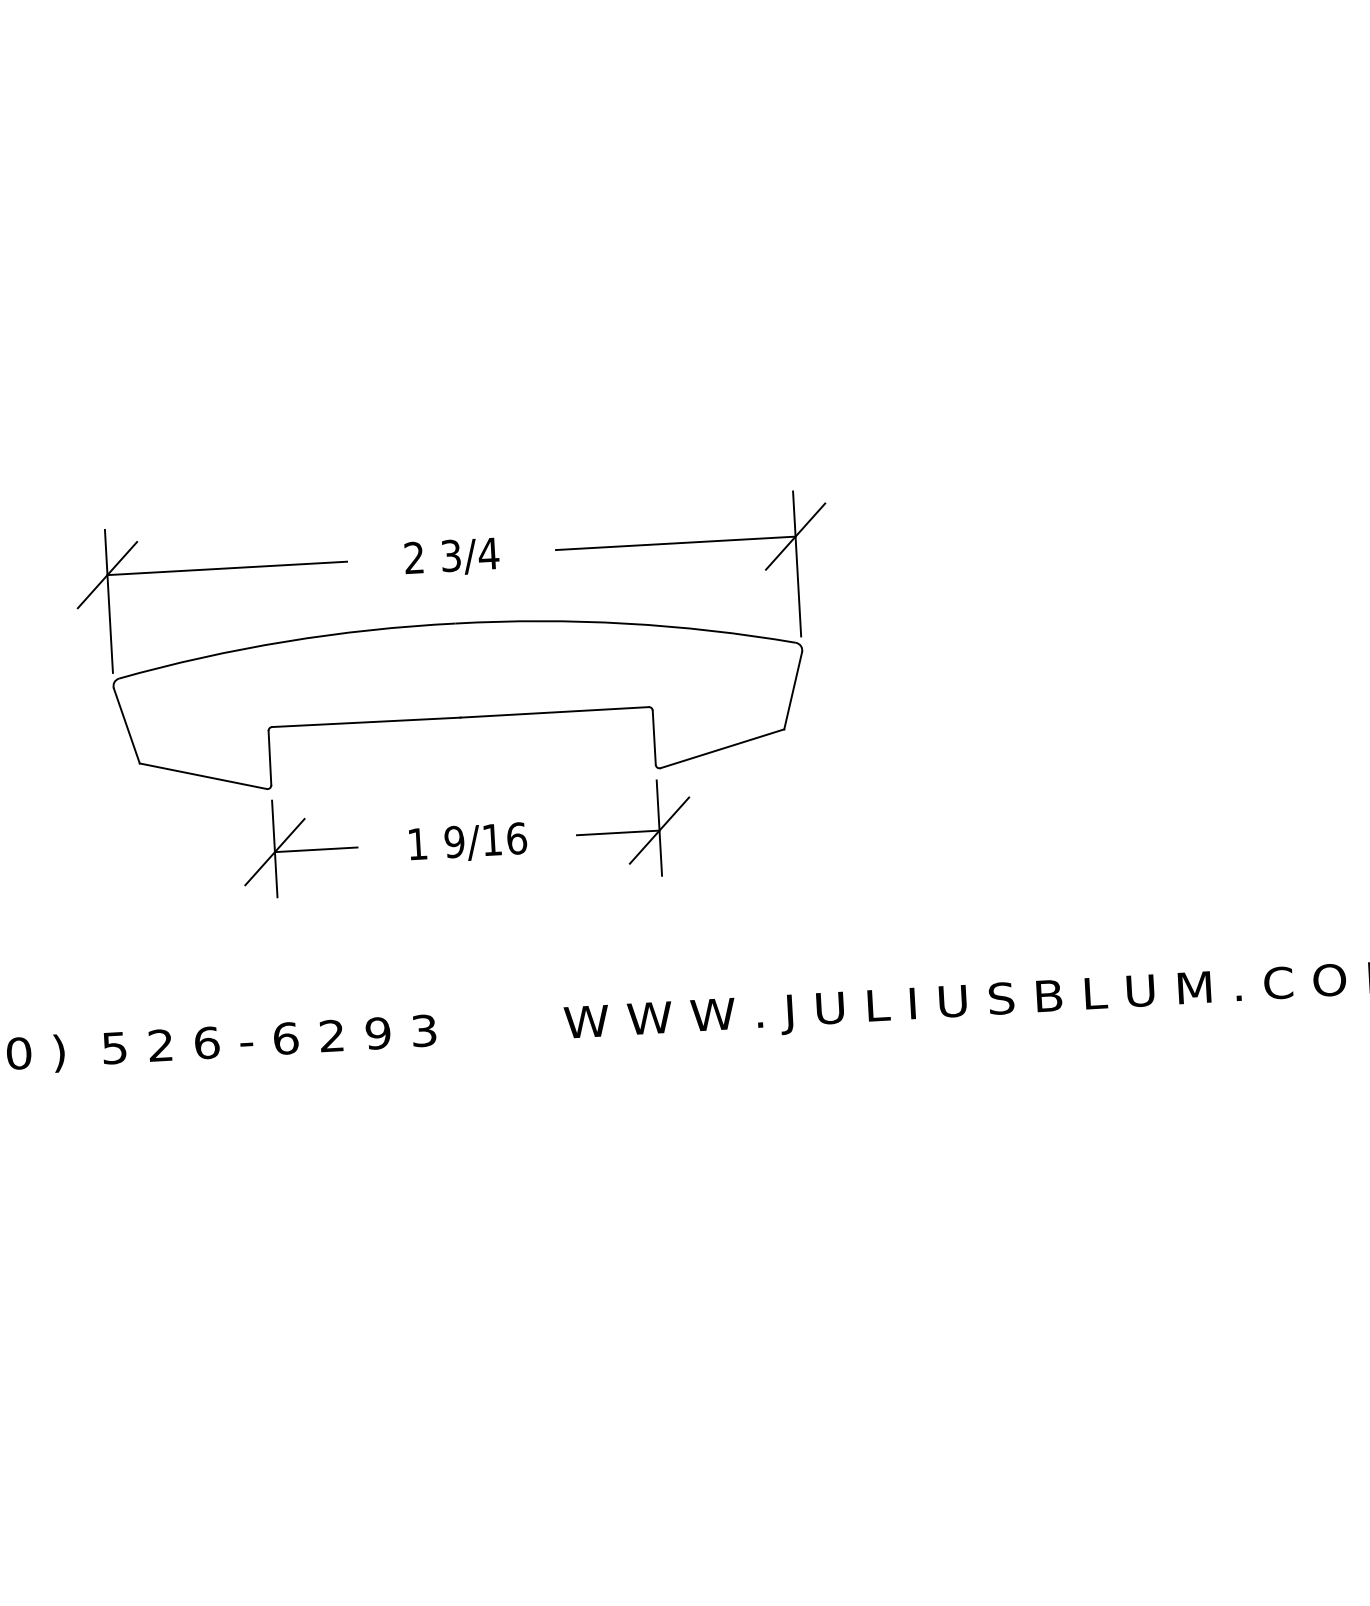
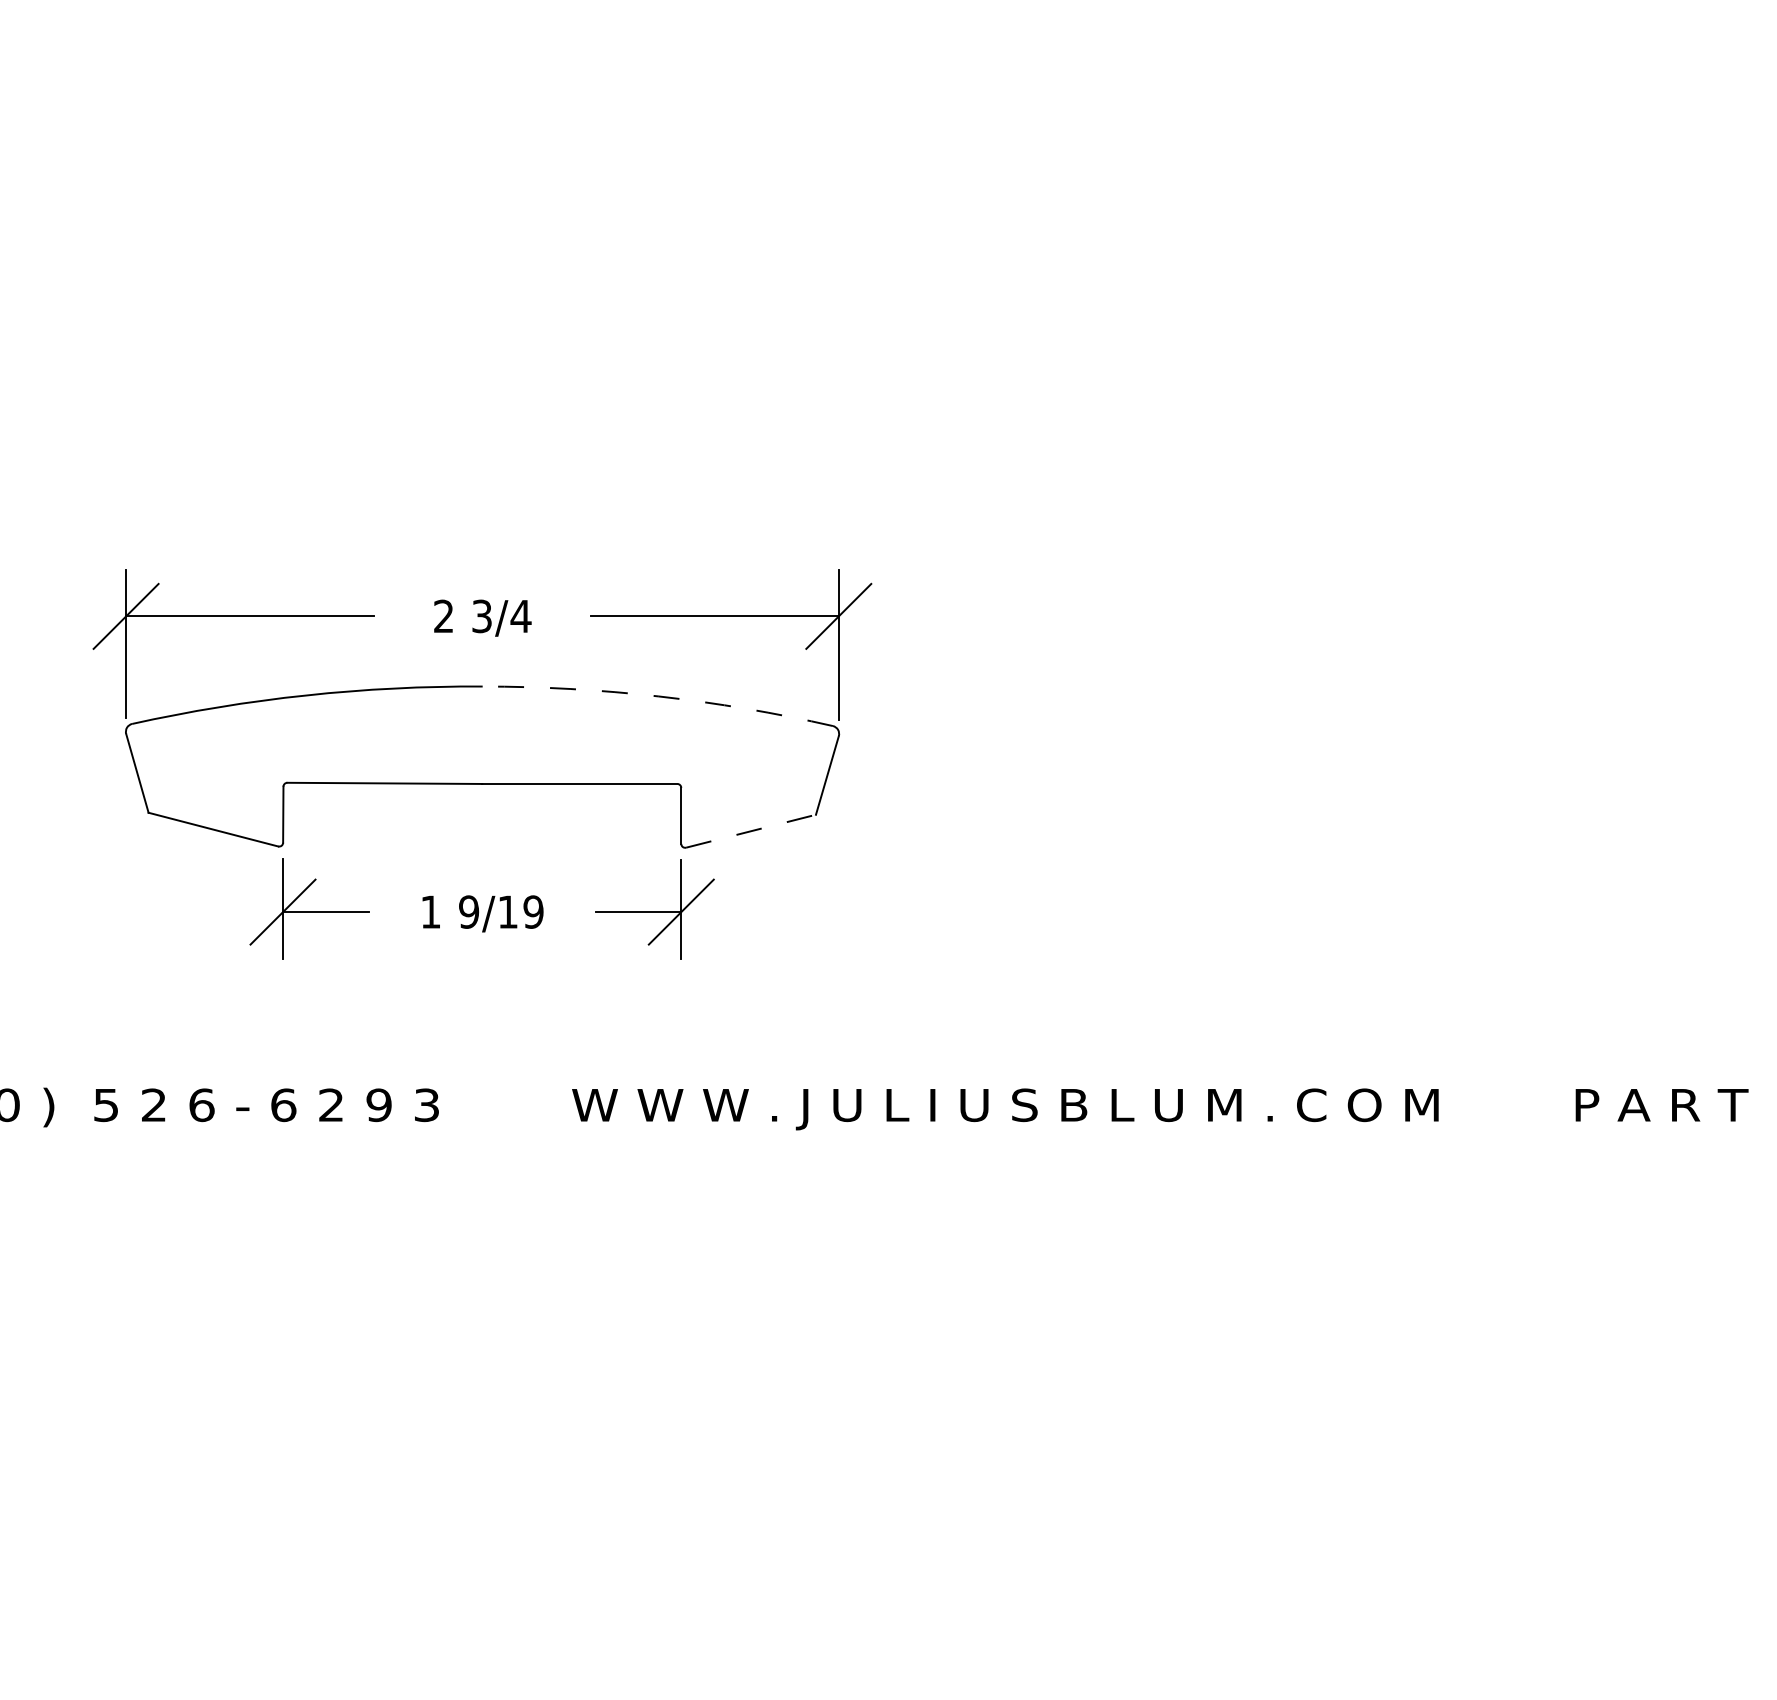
arc: (625, 623) -> (658, 696), solid -> dashed
line: (722, 748) -> (751, 831), solid -> dashed
text: (516, 838) -> (533, 911), 9/16 -> 9/19

